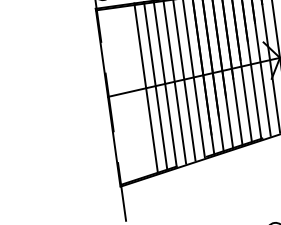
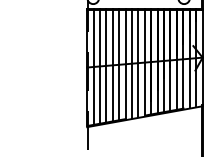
line: (136, 89) -> (106, 65), added
line: (126, 92) -> (99, 66), added
line: (117, 94) -> (93, 66), added

